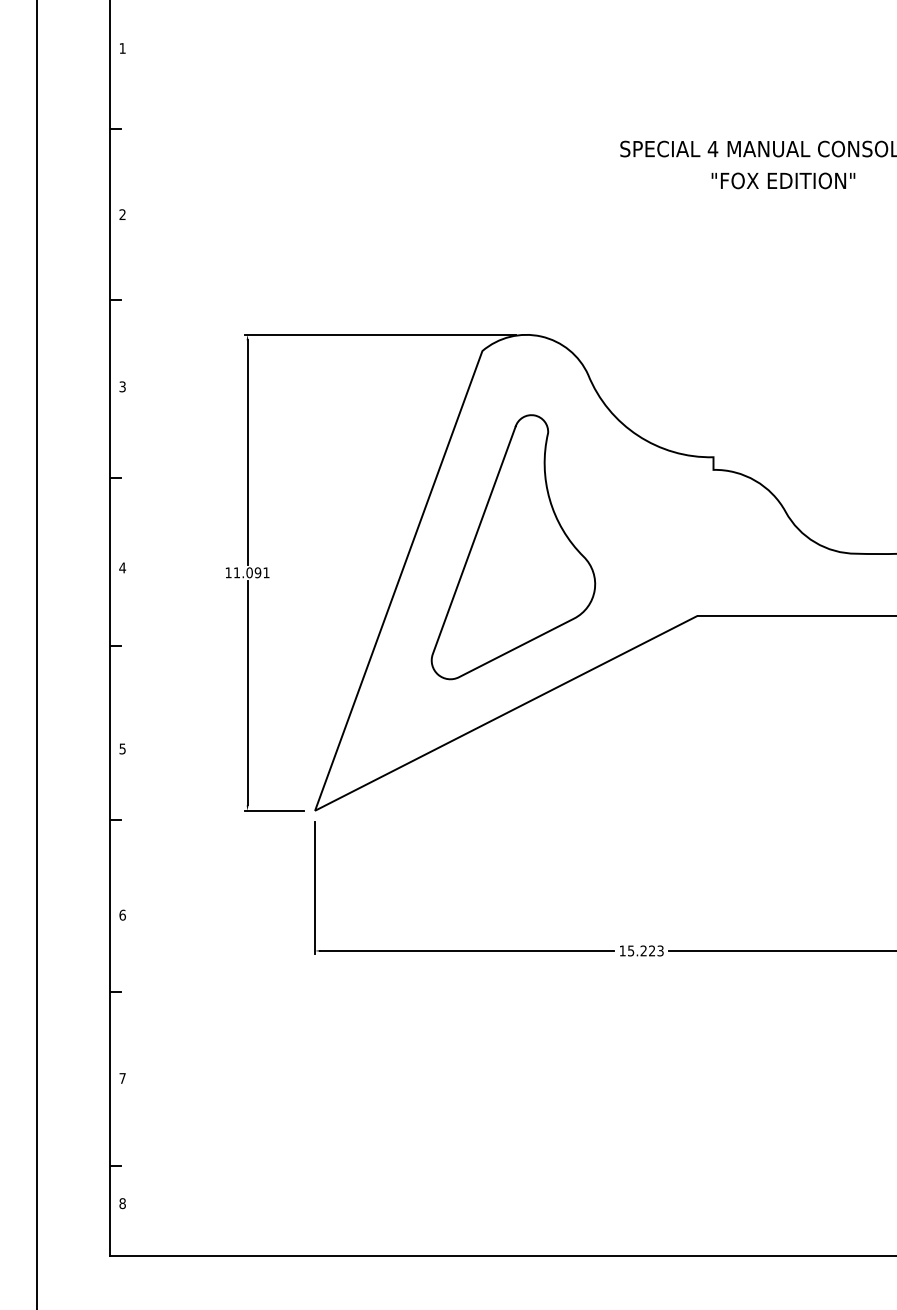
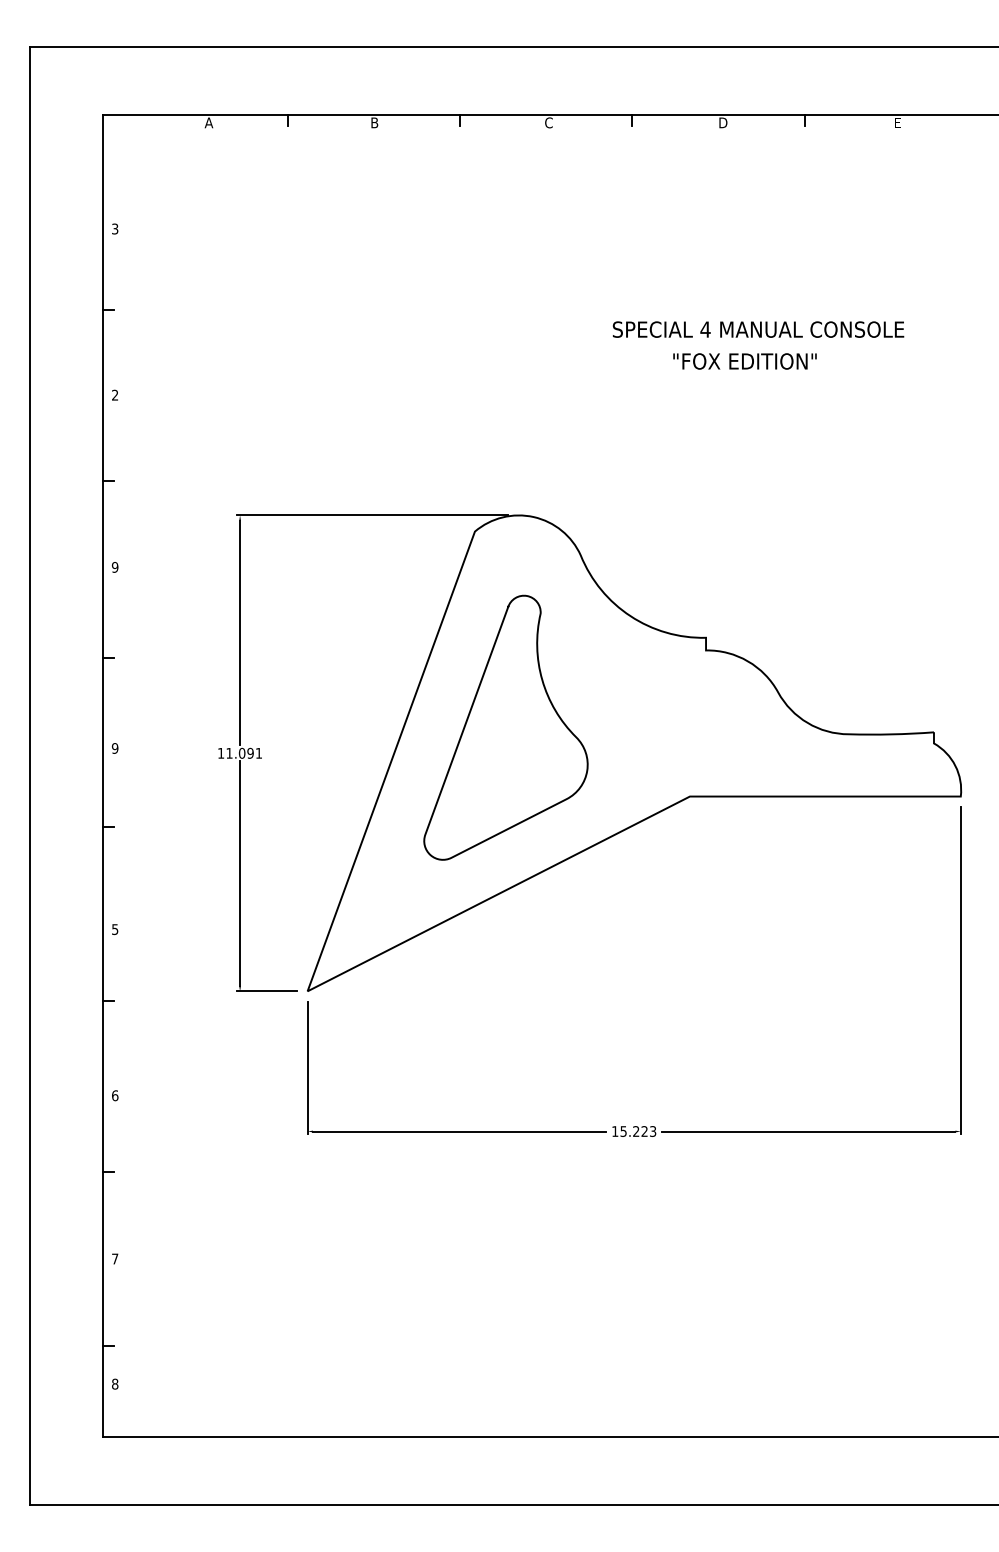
text: (122, 47) -> (115, 228), 1 -> 3
text: (782, 180) -> (744, 361), moved
text: (121, 386) -> (114, 567), 3 -> 9
text: (121, 567) -> (114, 748), 4 -> 9

